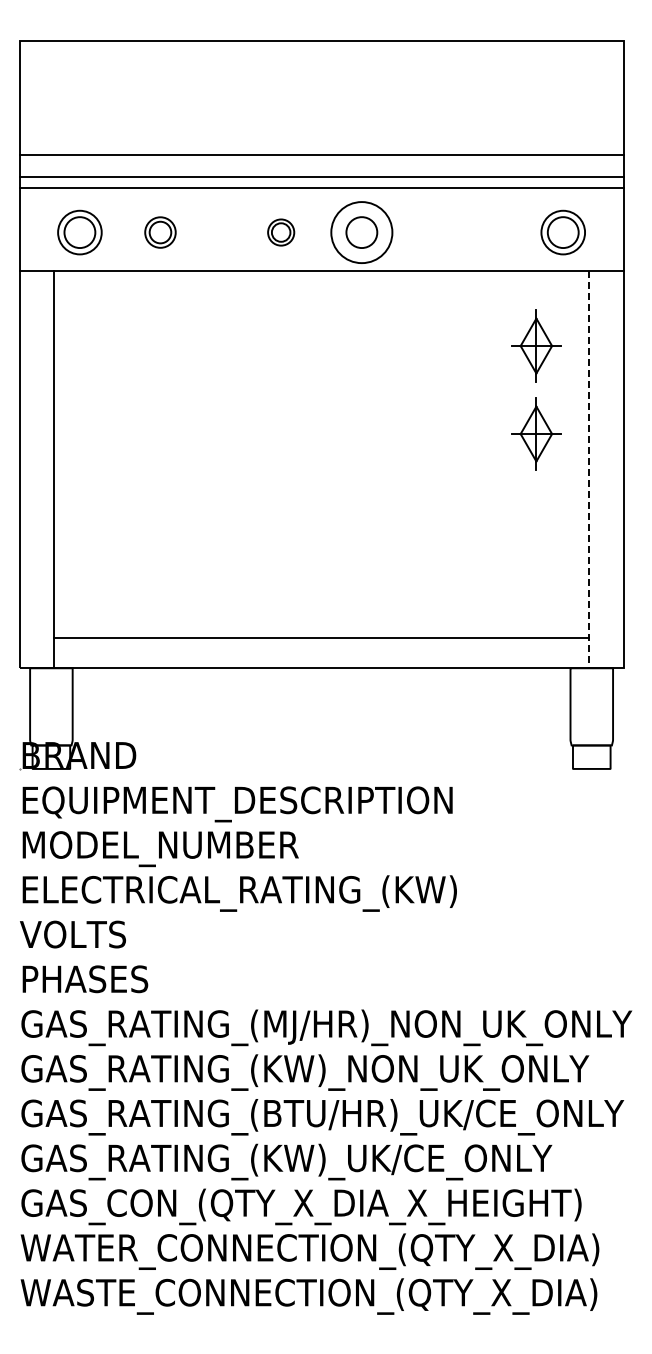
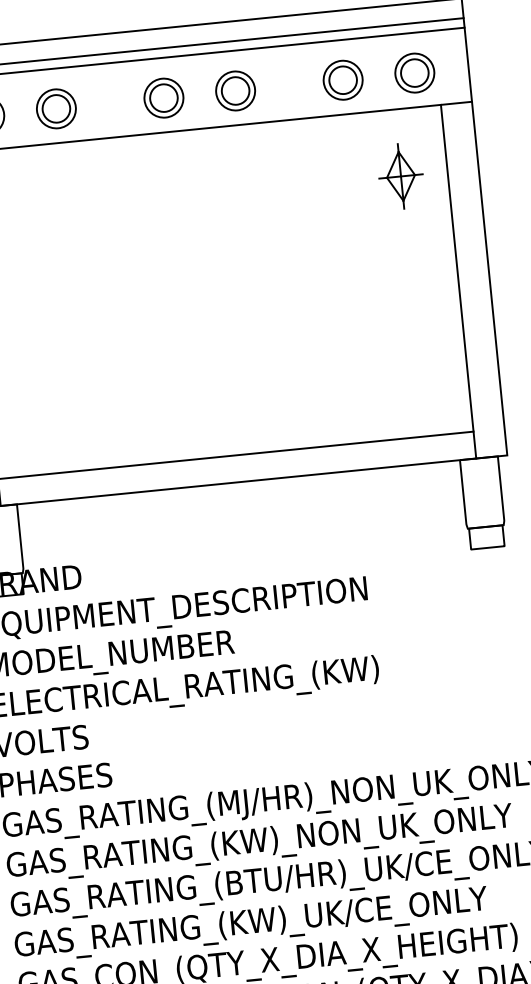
part: (160, 232) -> (56, 108), size x1.43
part: (280, 232) -> (163, 98), size x1.67
circle: (361, 232) -> (235, 90), size x0.71
part: (482, 232) -> (342, 80), added
part: (536, 433) -> (408, 254), removed
line: (588, 469) -> (458, 281), dashed -> solid

